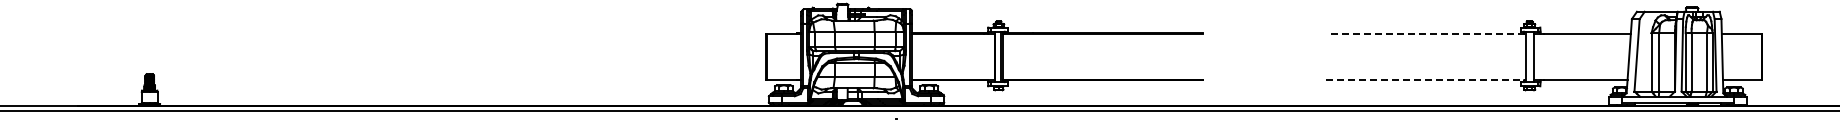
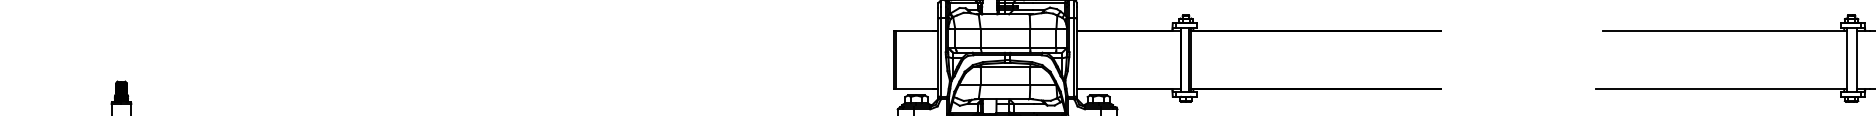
line: (1429, 33) -> (1725, 30), dashed -> solid
line: (1425, 80) -> (1720, 89), dashed -> solid

